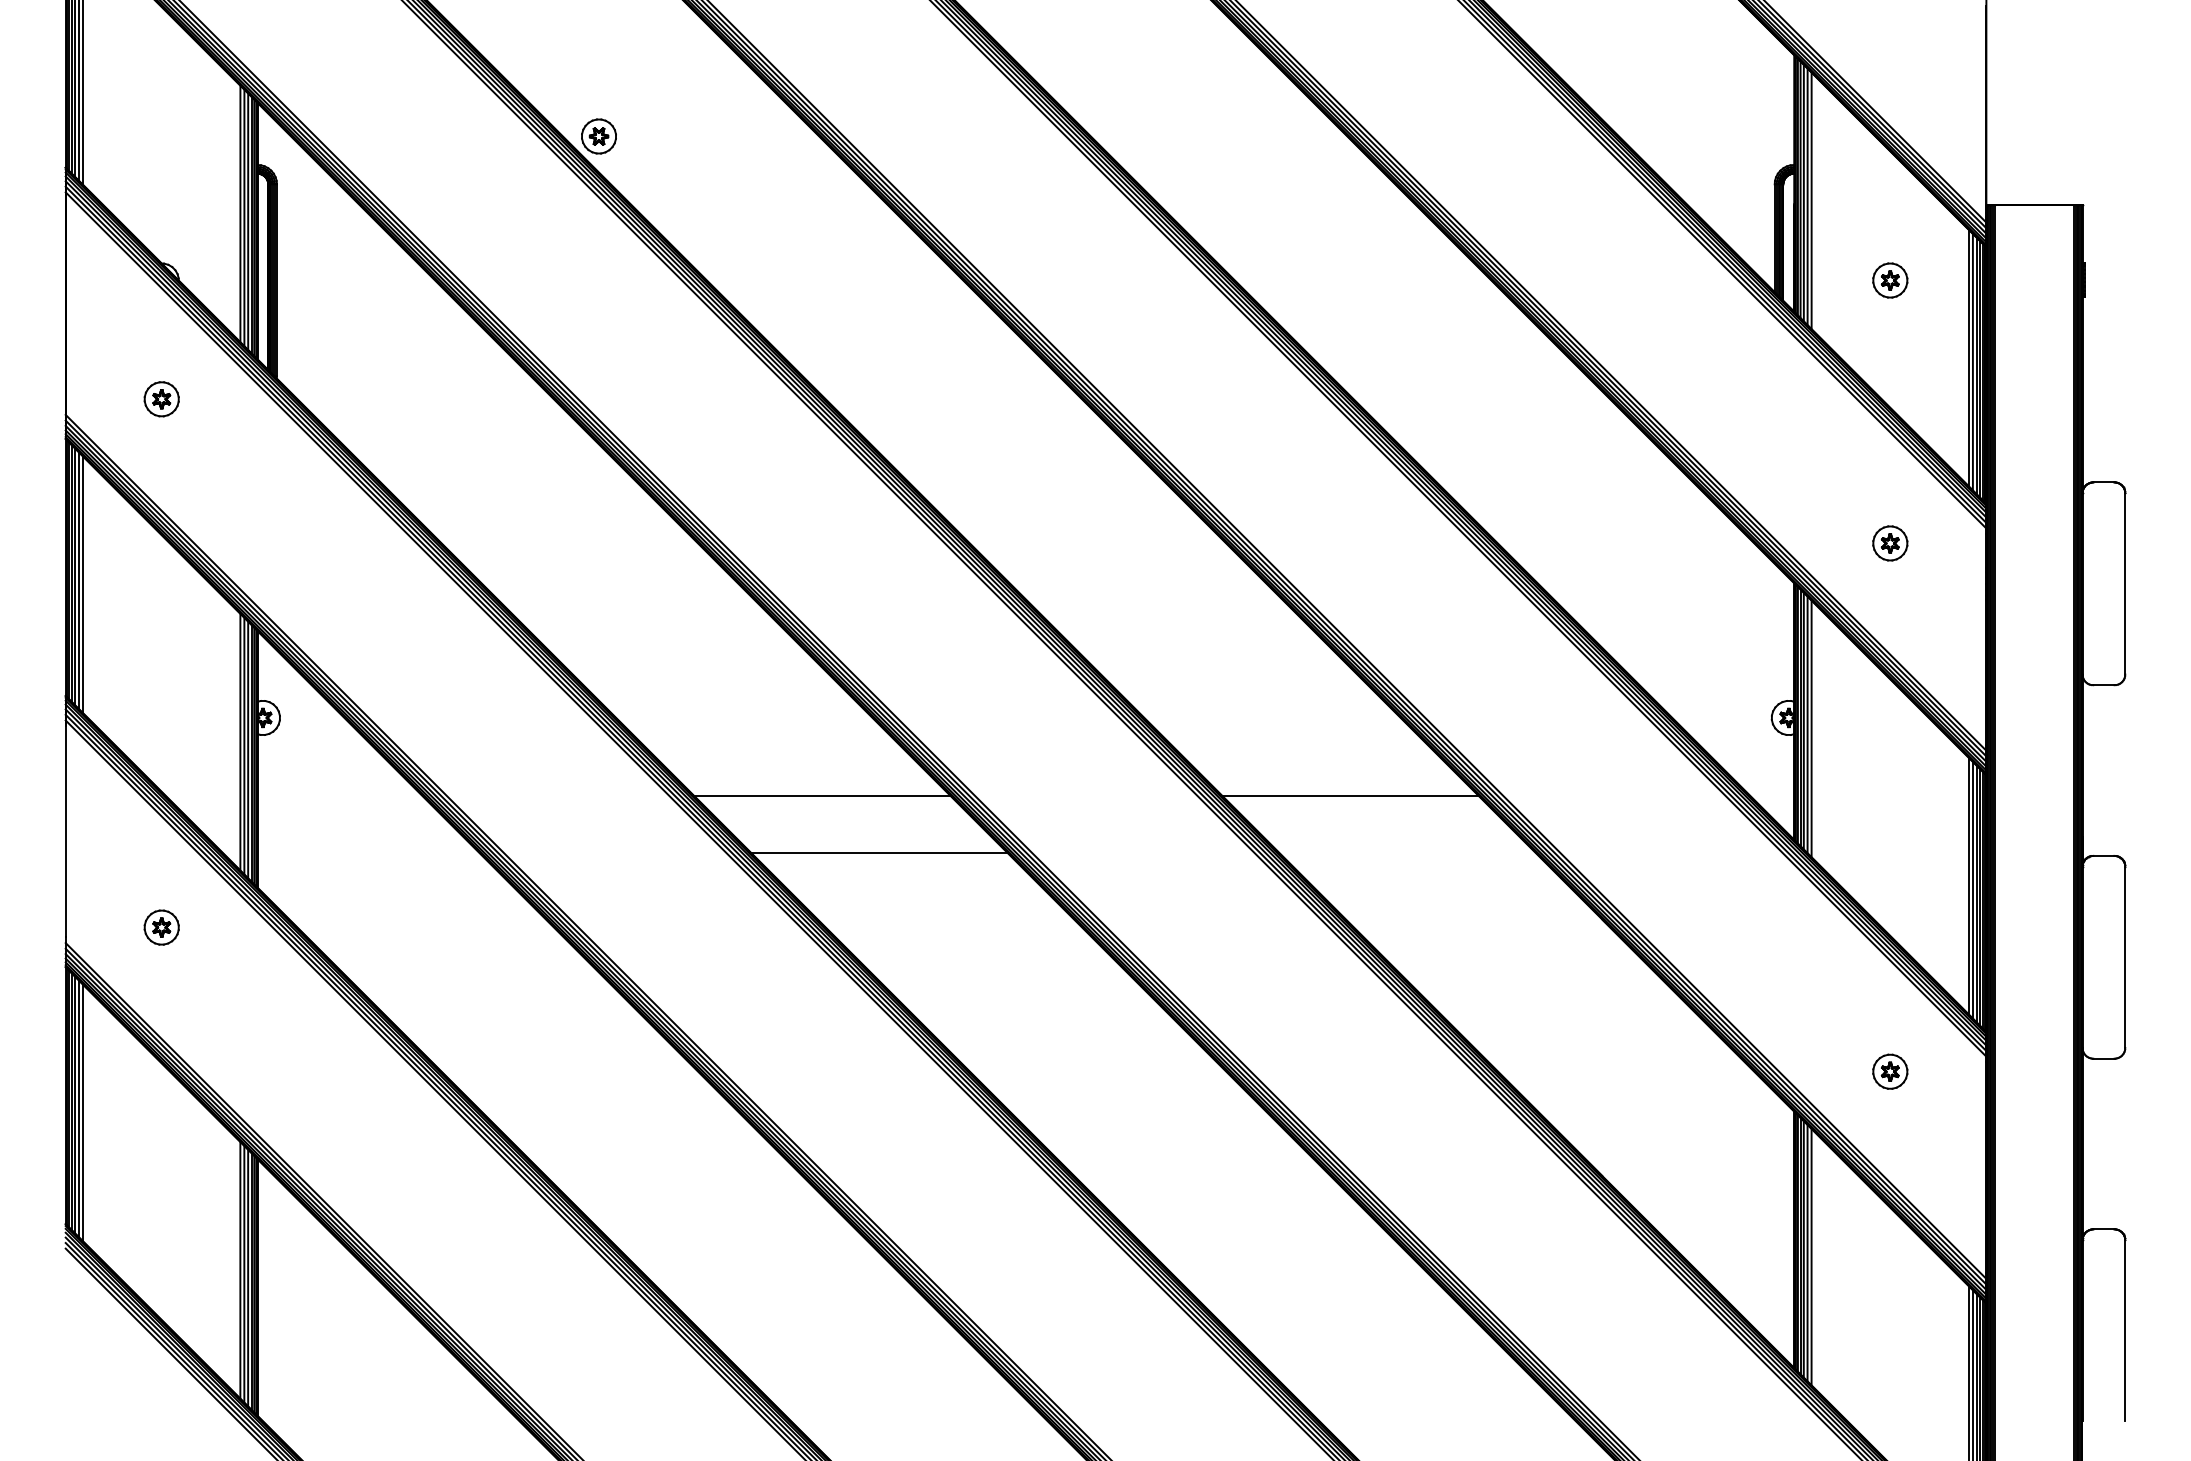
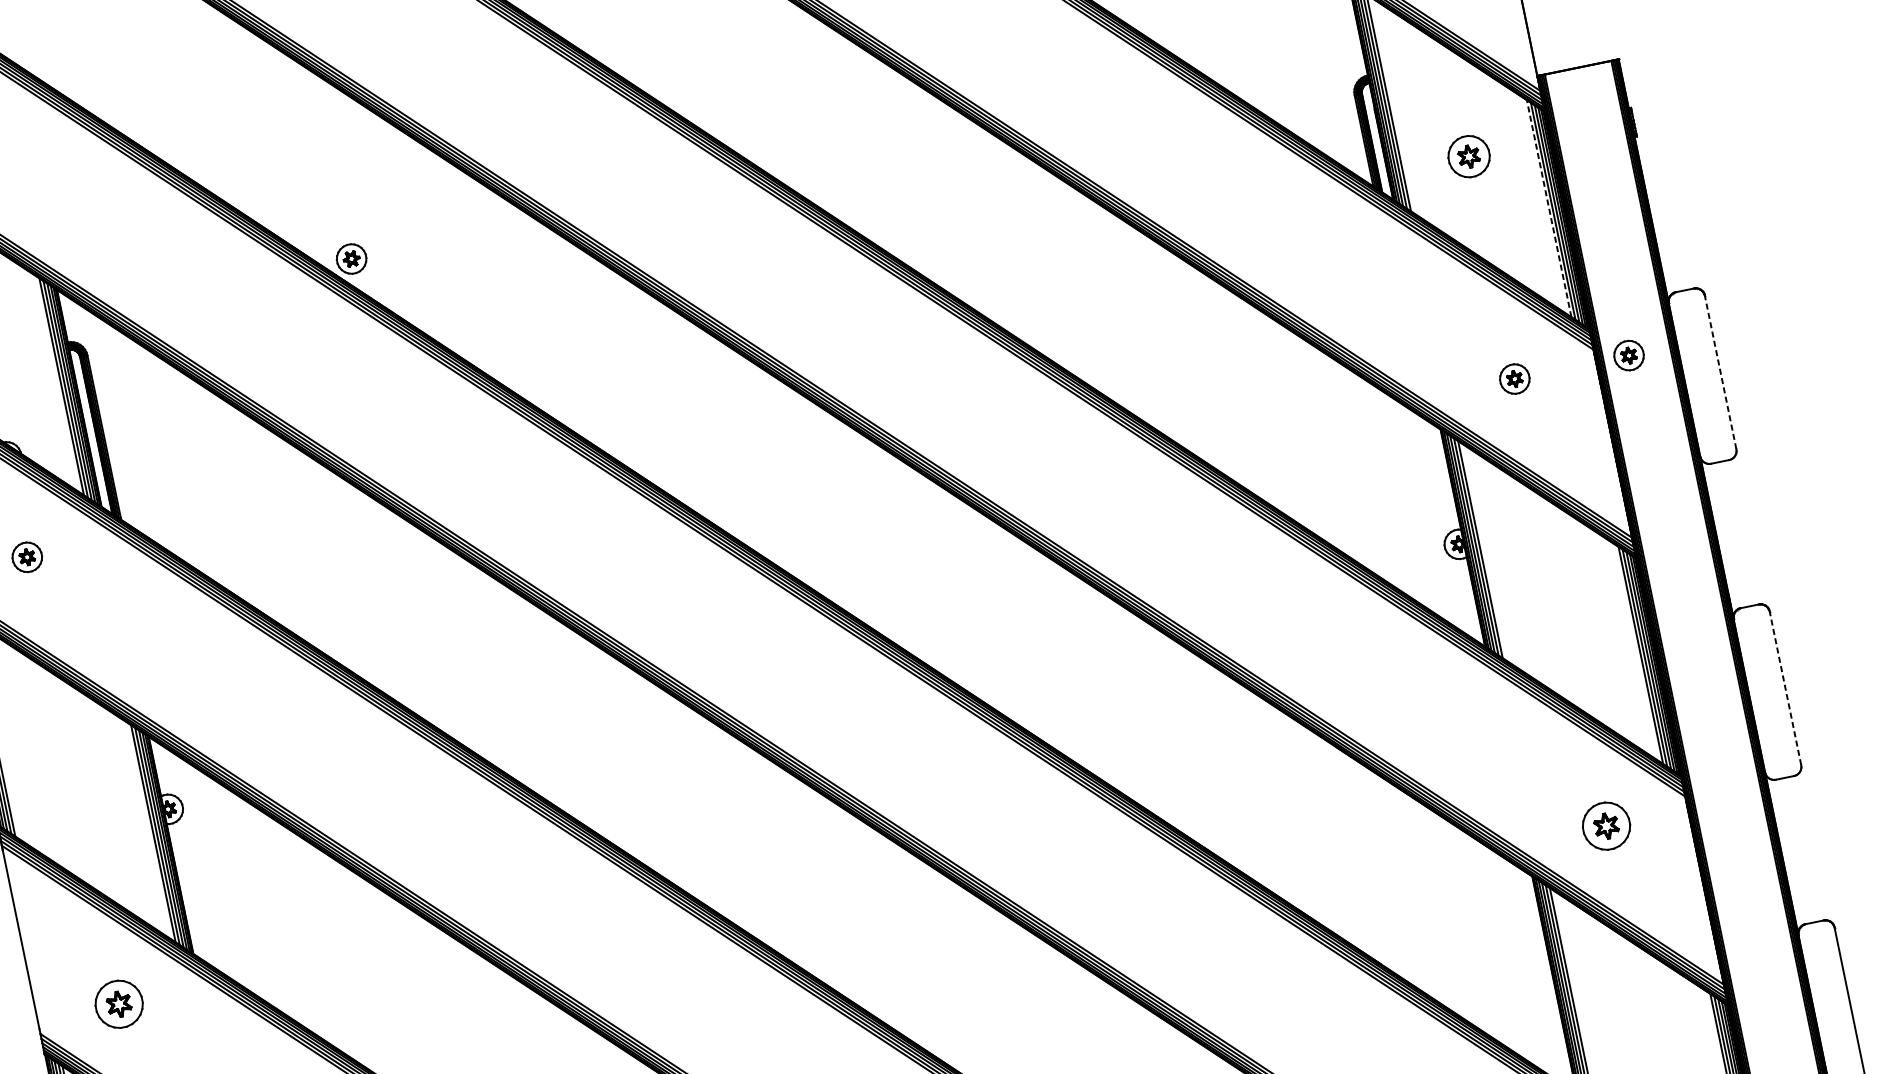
part: (1890, 280) -> (1469, 156), size x1.4
line: (1968, 357) -> (1548, 208), solid -> dashed
part: (2025, 543) -> (1629, 355), added
line: (2125, 583) -> (1720, 372), solid -> dashed
line: (821, 795) -> (654, 777), removed
line: (1350, 795) -> (1101, 686), removed
line: (879, 853) -> (713, 816), removed
part: (161, 927) -> (118, 1004), size x1.6
line: (2125, 957) -> (1785, 688), solid -> dashed
part: (1890, 1071) -> (1606, 825), size x1.6

